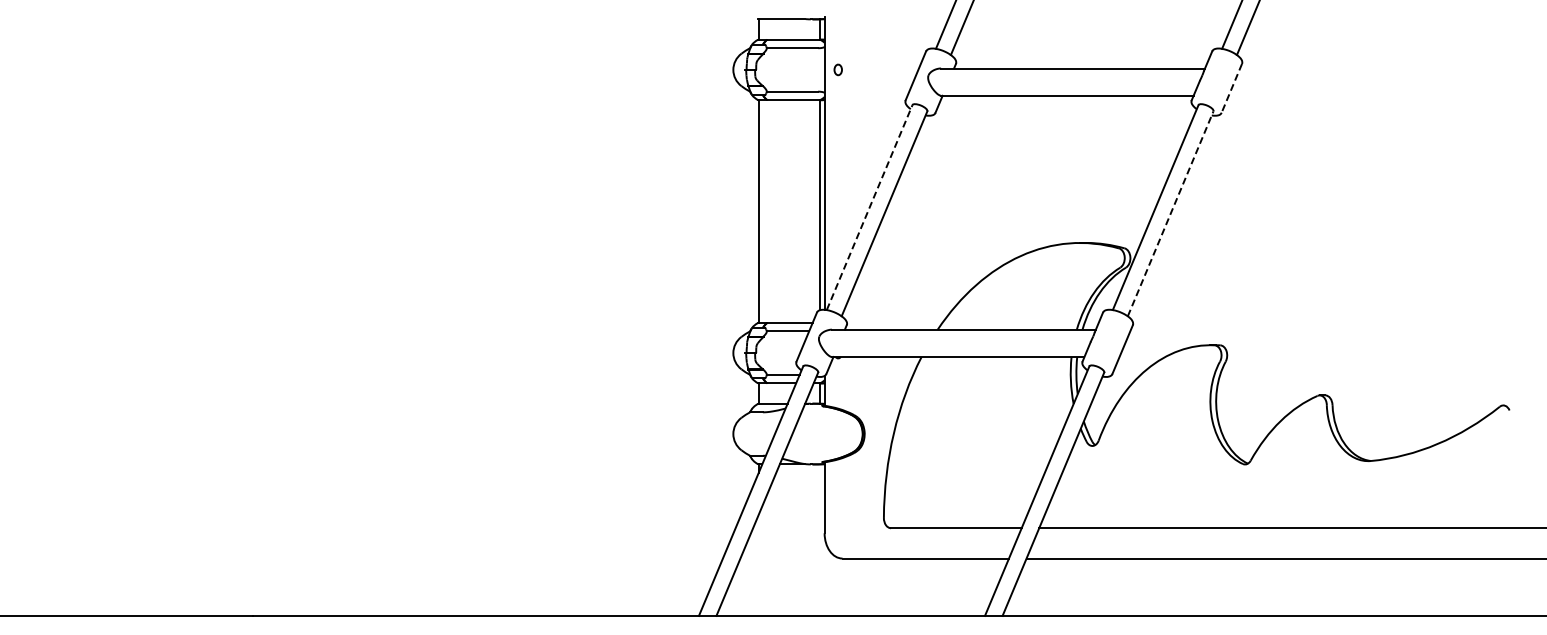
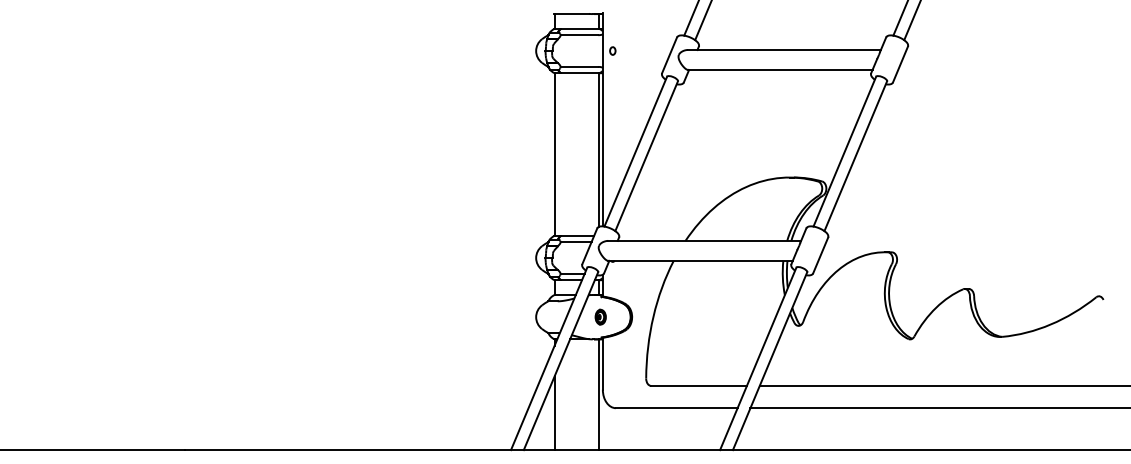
line: (1231, 88) -> (900, 64), dashed -> solid
line: (869, 207) -> (635, 151), dashed -> solid
line: (1170, 213) -> (855, 155), dashed -> solid
part: (821, 433) -> (600, 316), added
line: (819, 539) -> (599, 394), added
line: (758, 564) -> (554, 412), added

